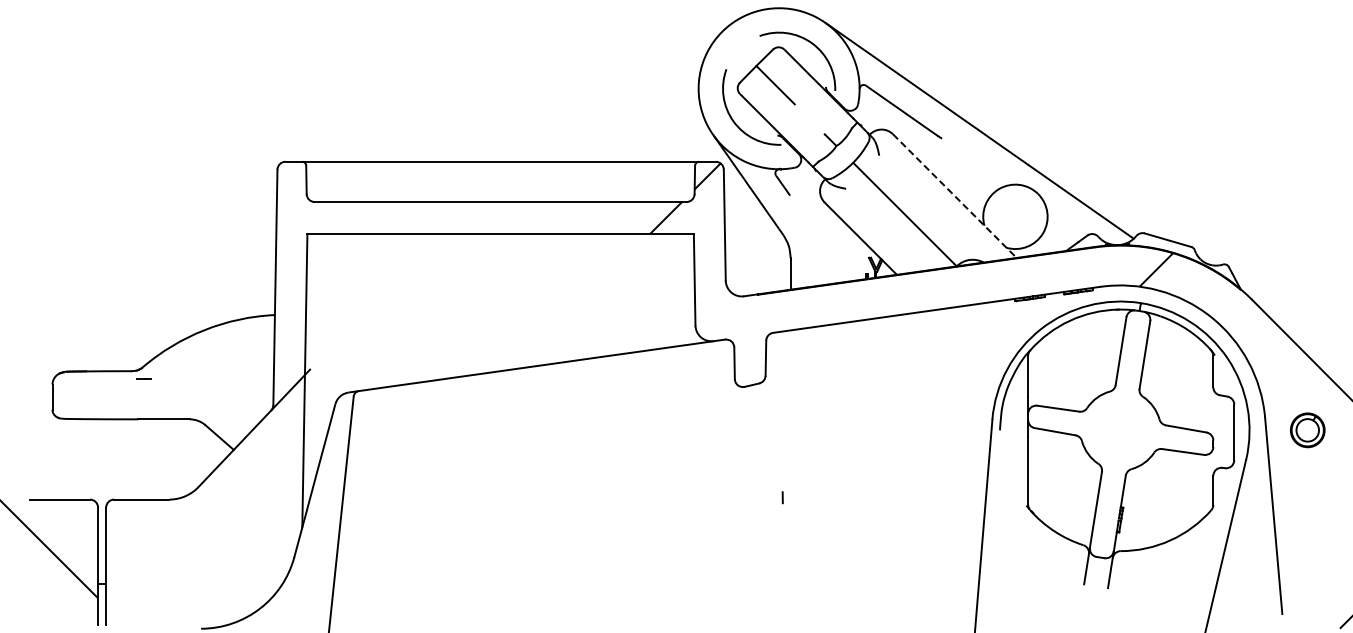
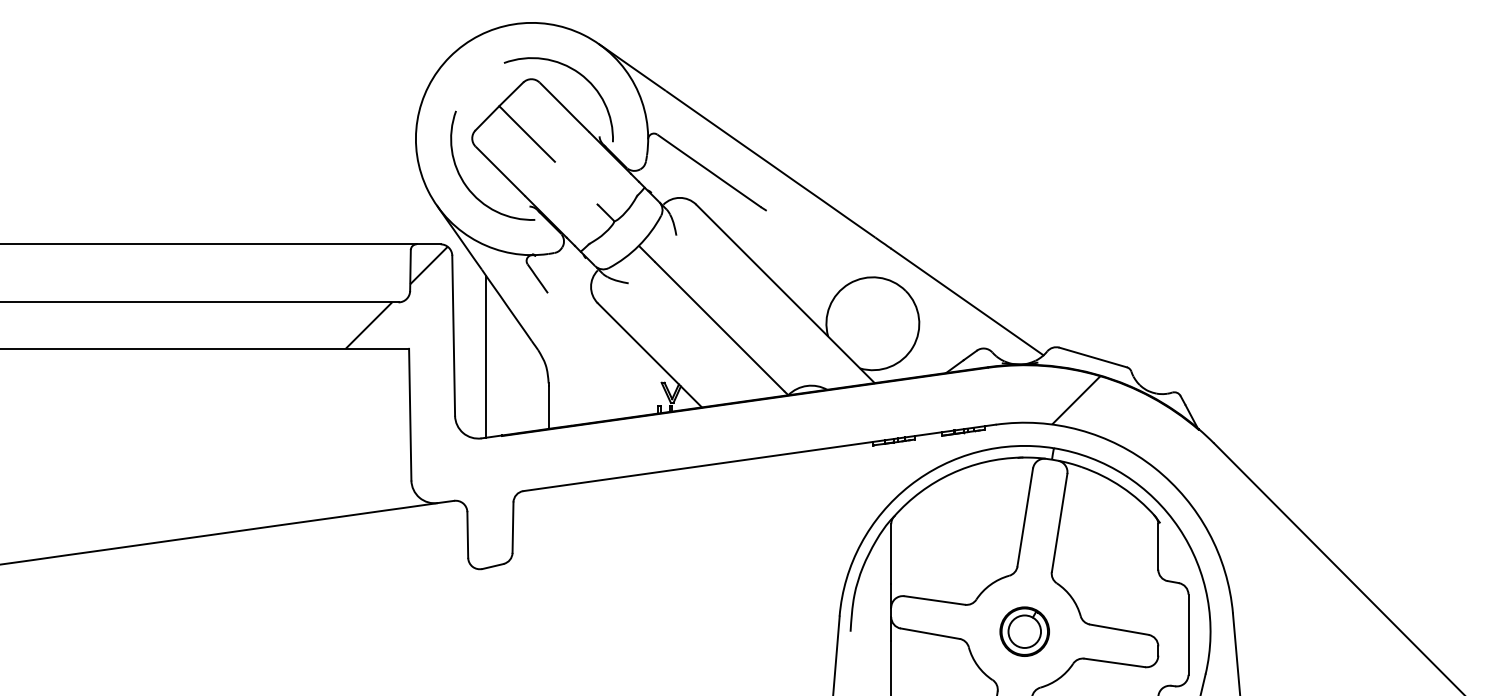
line: (955, 196) -> (786, 294), dashed -> solid
line: (747, 239) -> (486, 356), added
part: (1307, 430) -> (1024, 631), moved

